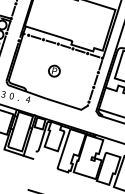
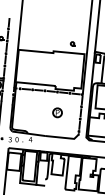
part: (54, 70) -> (57, 112), moved

